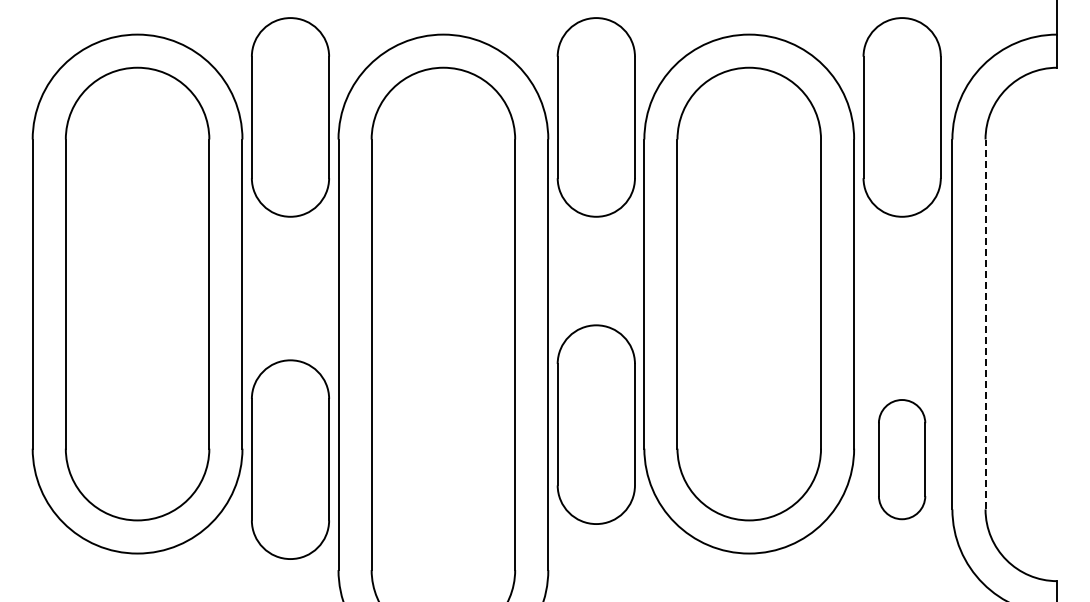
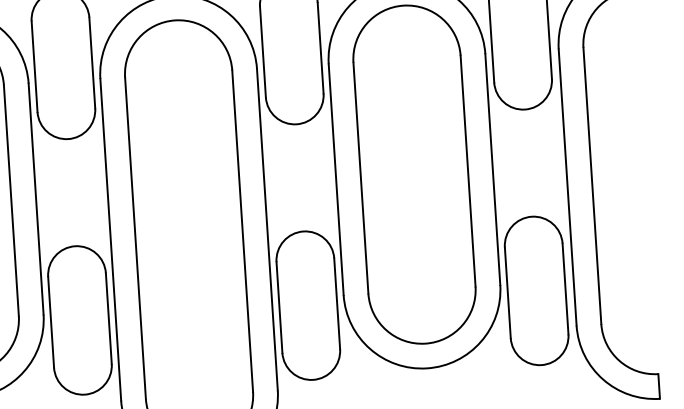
line: (985, 324) -> (592, 185), dashed -> solid
part: (595, 424) -> (307, 305), moved
part: (901, 459) -> (536, 290), size x1.67

